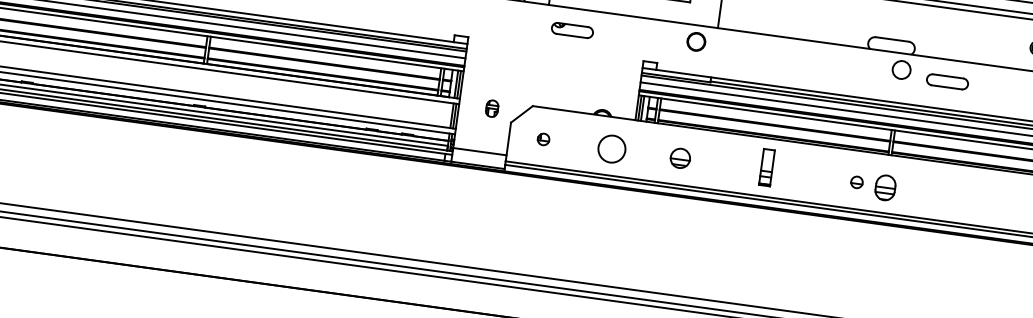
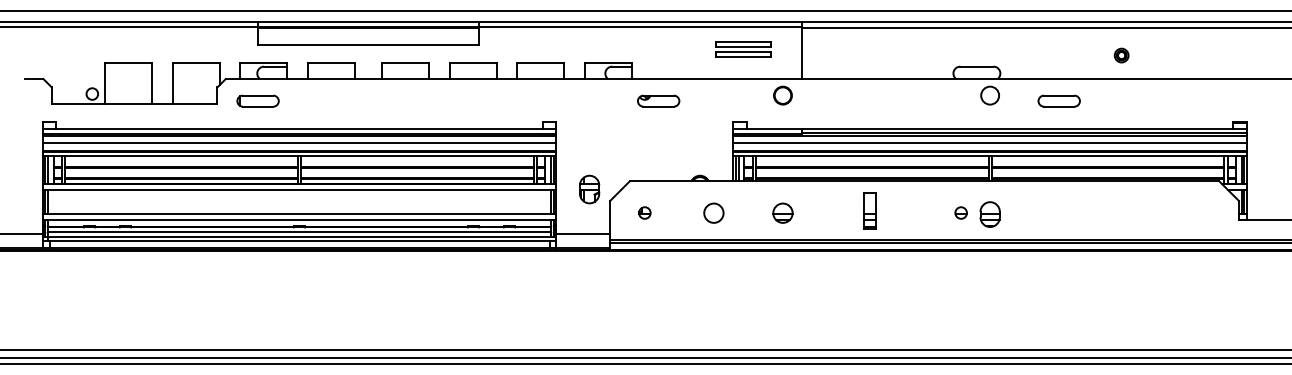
part: (946, 81) -> (1058, 100), moved
part: (491, 108) -> (589, 189), size x1.67
circle: (611, 148) -> (713, 212), size x0.71

